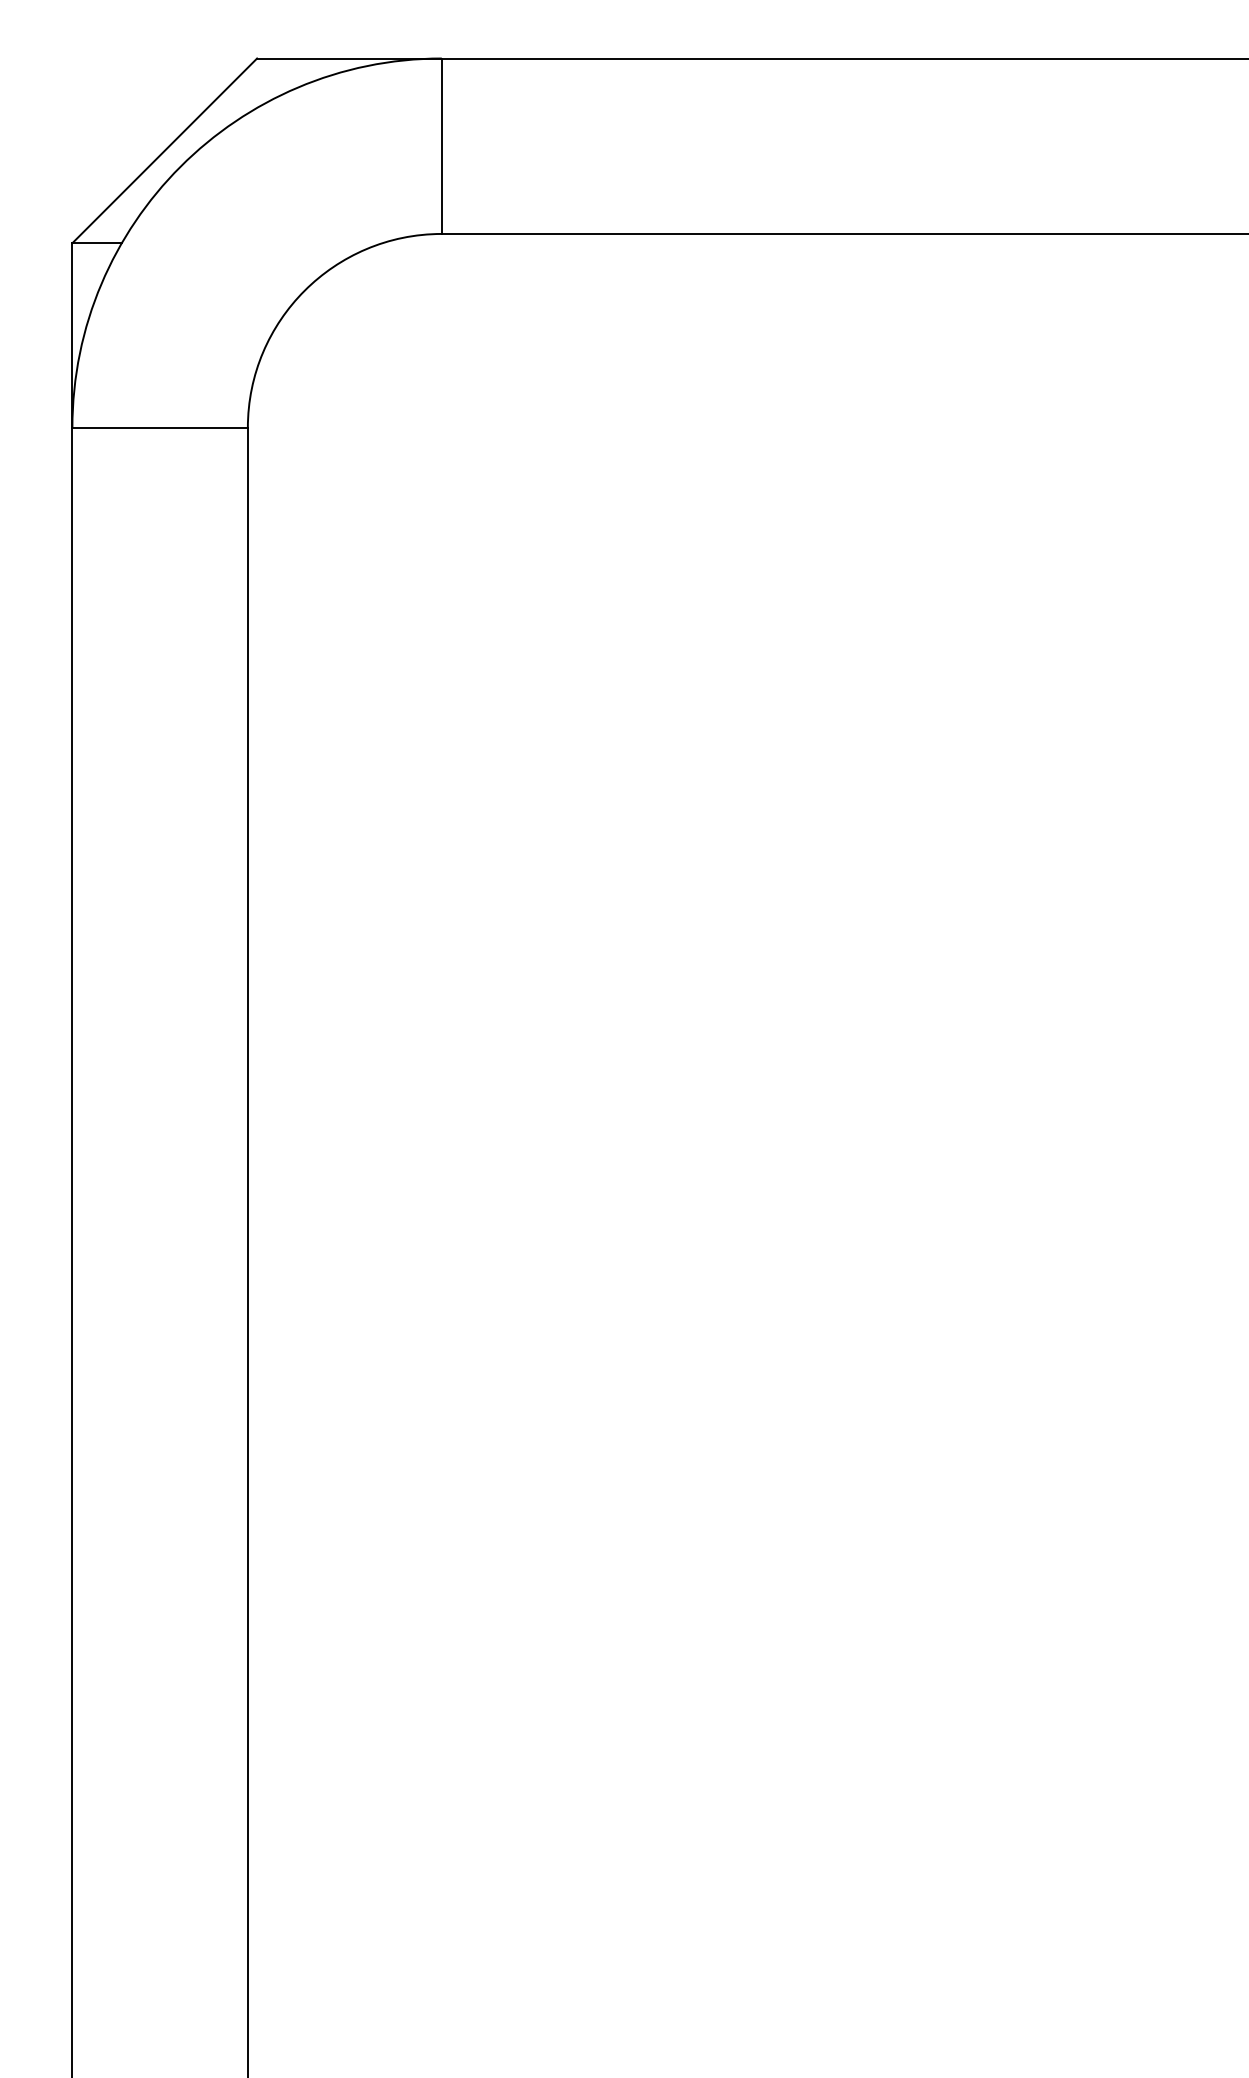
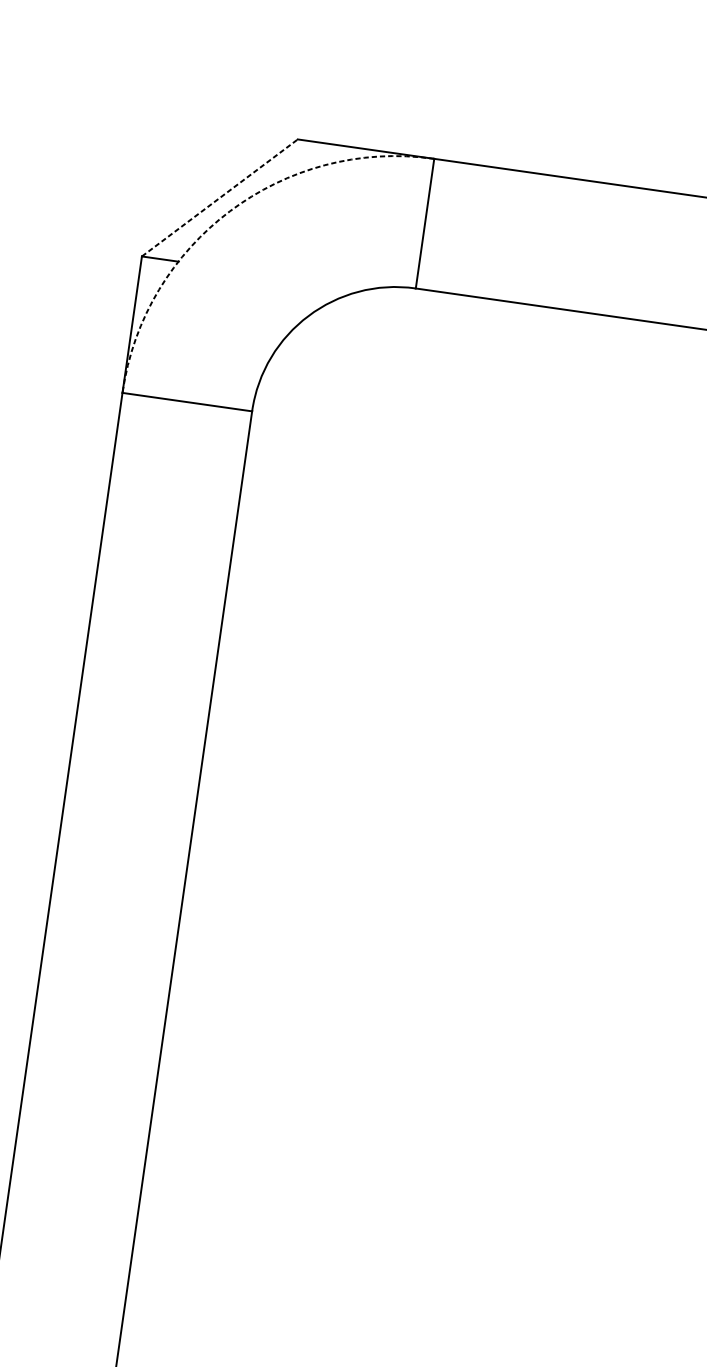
line: (164, 150) -> (219, 197), solid -> dashed
arc: (180, 166) -> (229, 211), solid -> dashed

